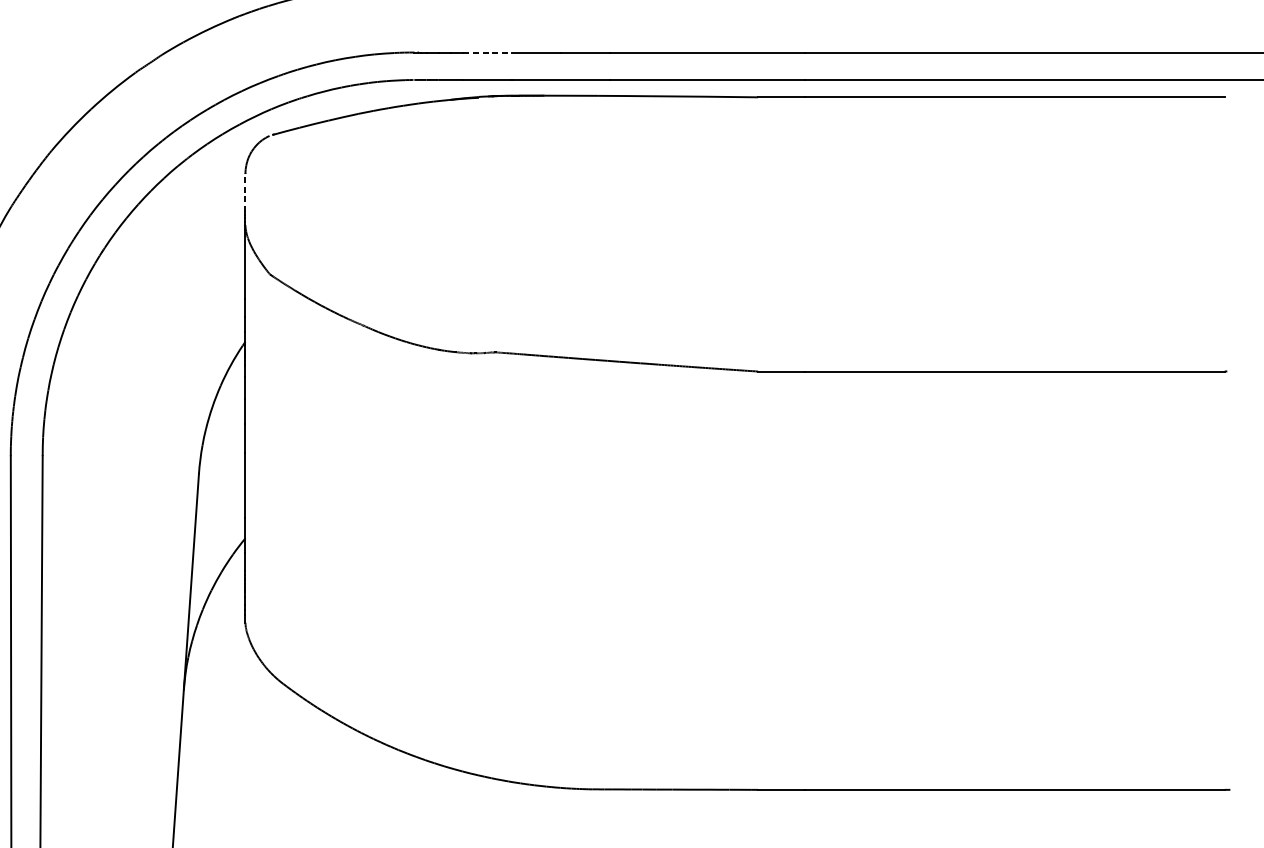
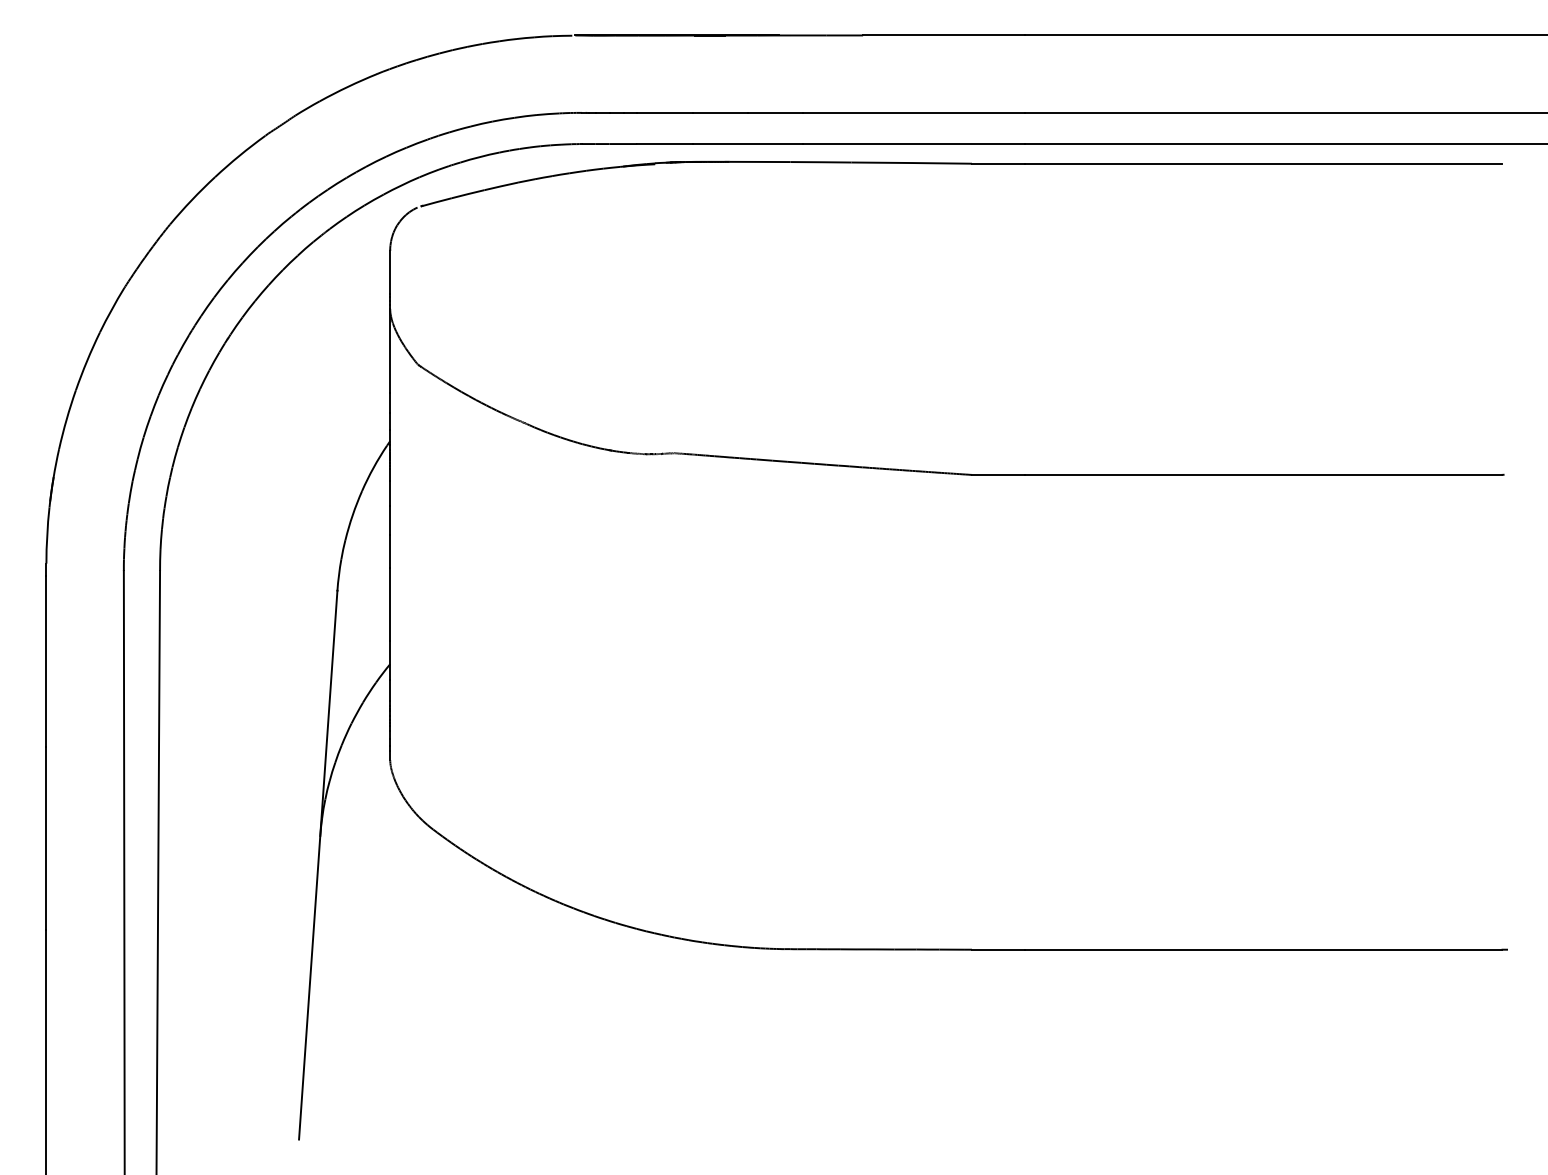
line: (488, 52) -> (665, 112), dashed -> solid
line: (245, 193) -> (390, 272), dashed -> solid

